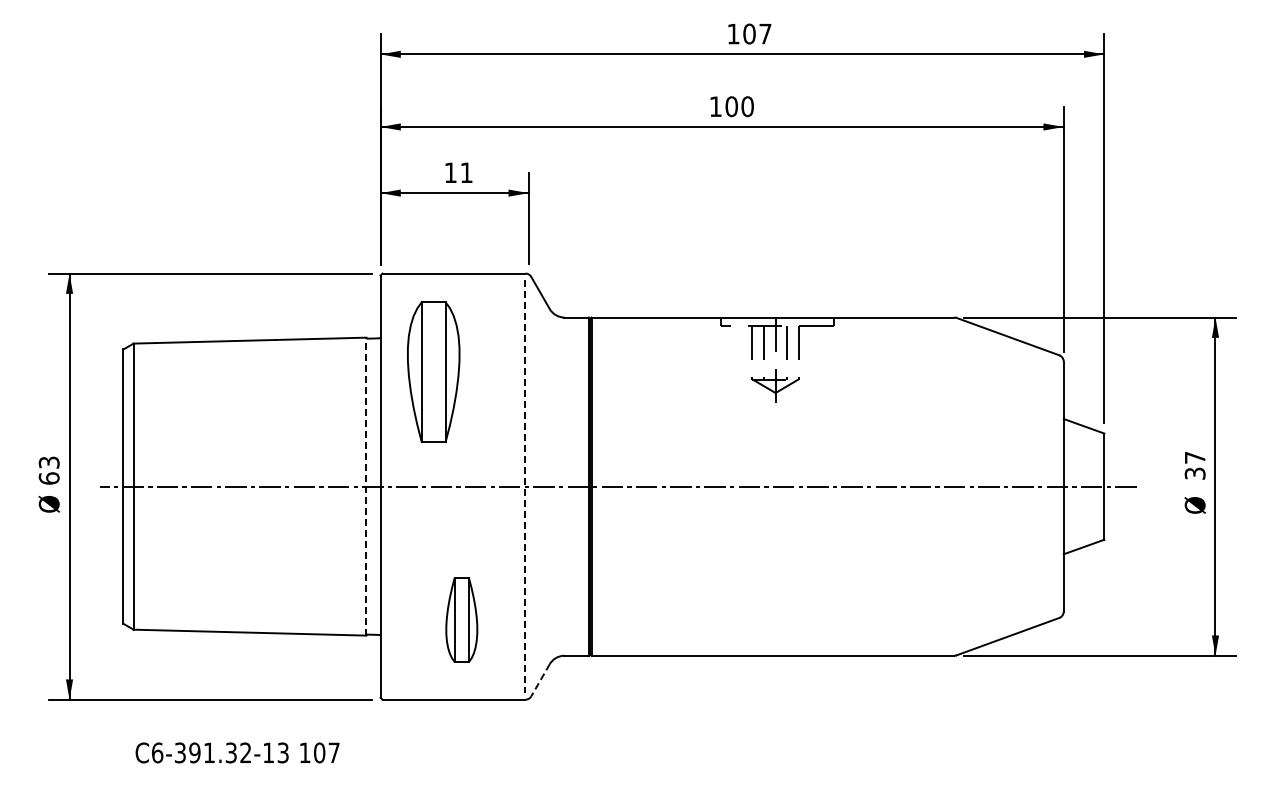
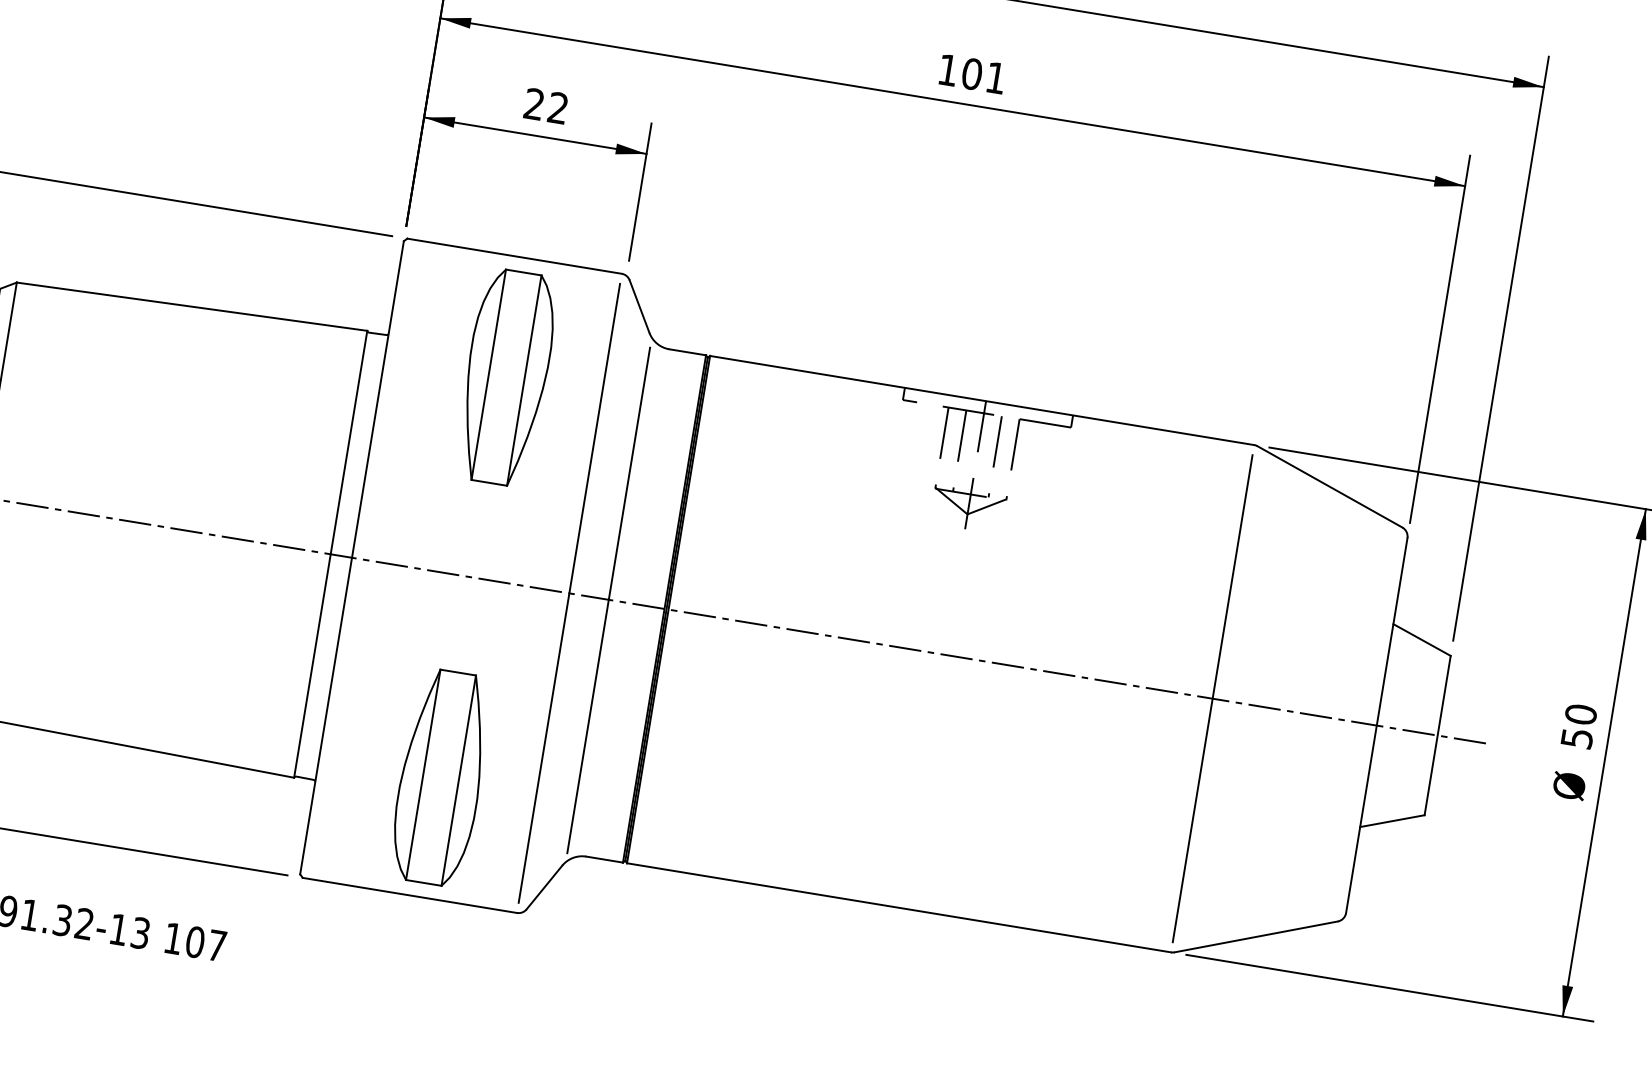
text: (747, 106) -> (995, 77), 100 -> 101
text: (458, 172) -> (546, 105), 11 -> 22
part: (433, 371) -> (506, 376), moved
text: (1194, 465) -> (1578, 725), 37 -> 50
line: (366, 486) -> (331, 554), dashed -> solid
line: (551, 486) -> (608, 599), added
line: (954, 486) -> (1212, 698), added
line: (525, 487) -> (569, 594), dashed -> solid
part: (461, 619) -> (440, 776), size x1.67
line: (540, 680) -> (544, 887), dashed -> solid

